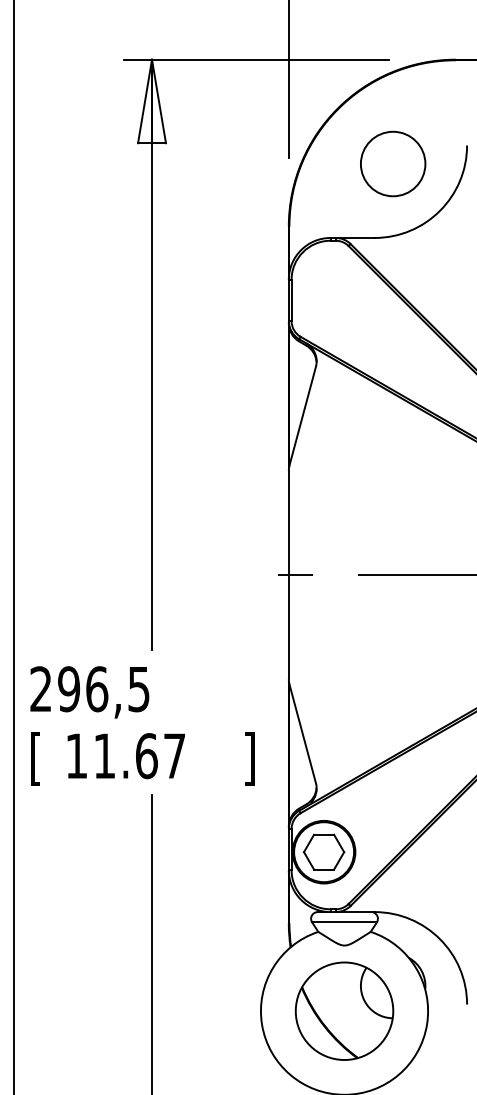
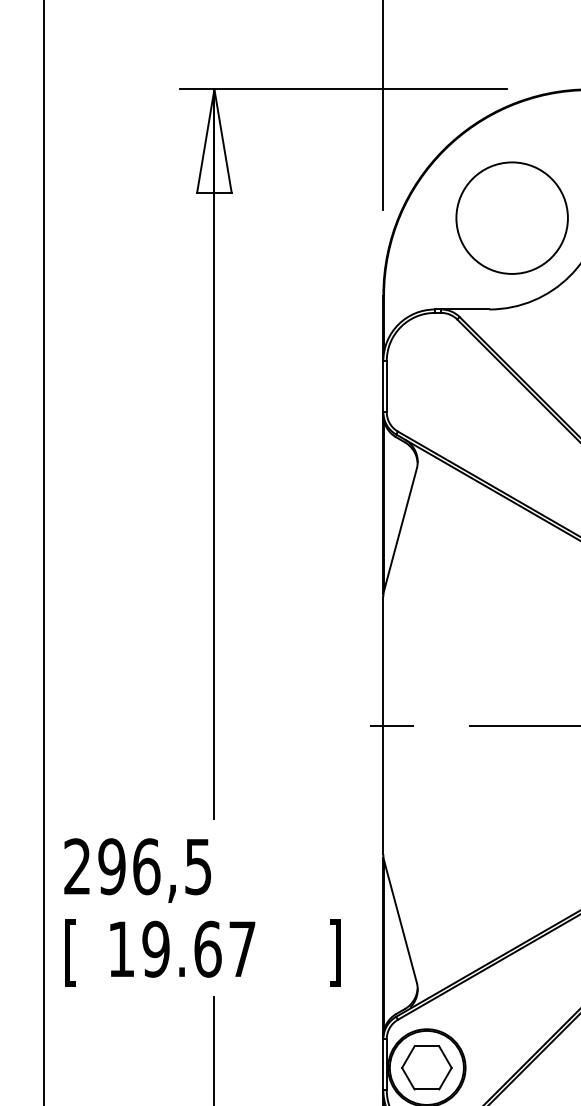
circle: (392, 163) -> (511, 217), size x1.4
text: (104, 756) -> (155, 949), 11.67 -> 19.67

